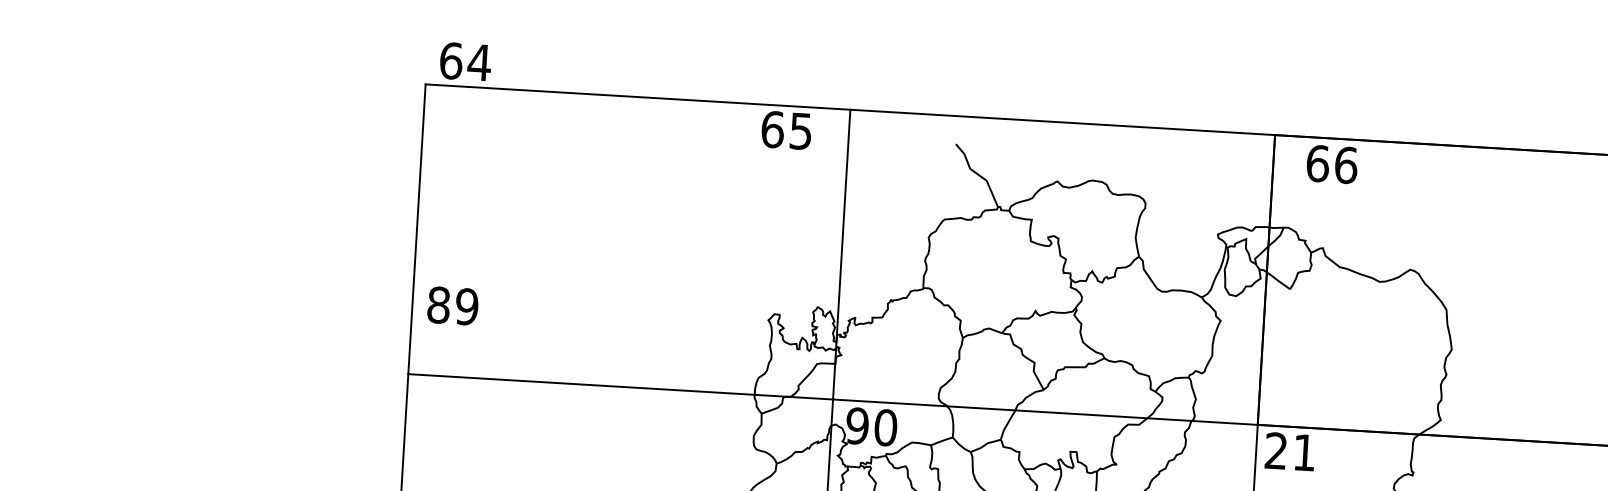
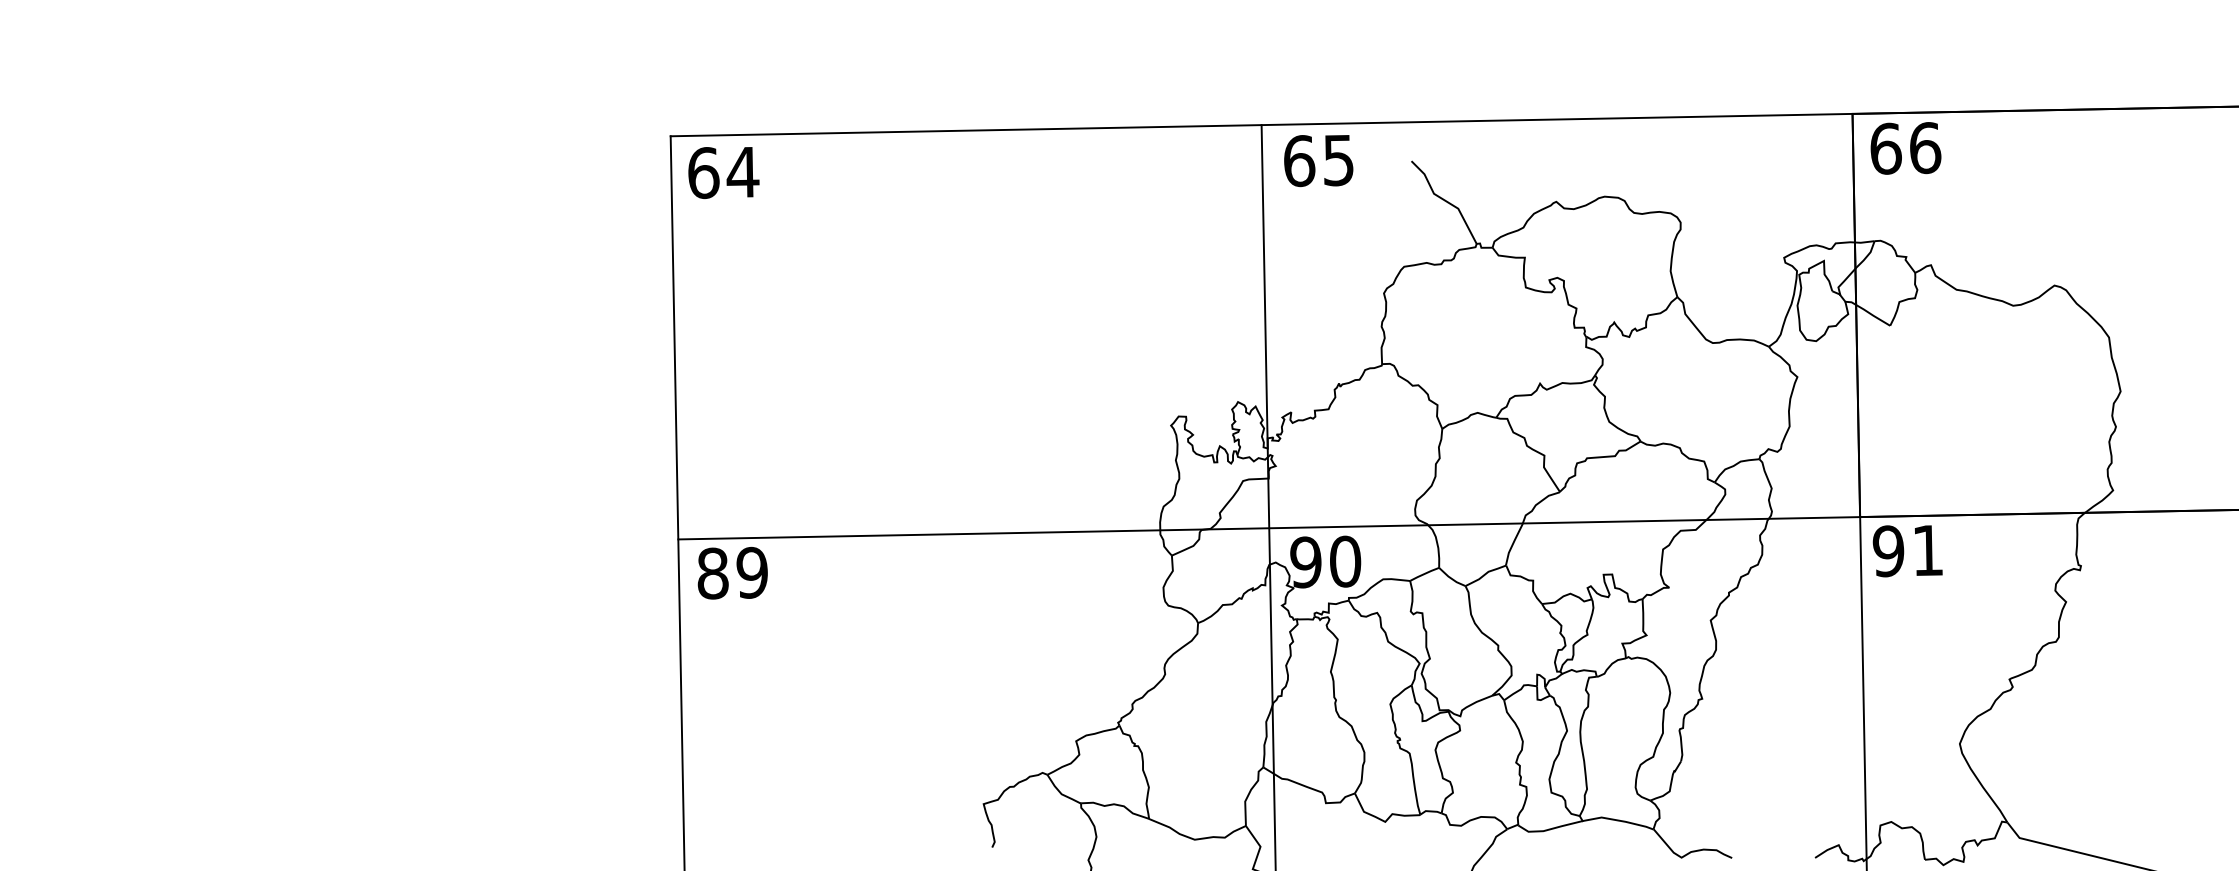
text: (465, 61) -> (723, 172), moved
text: (786, 131) -> (1318, 161), moved
text: (1331, 164) -> (1905, 148), moved
text: (452, 305) -> (732, 572), moved
text: (1276, 451) -> (1888, 551), 21 -> 91

